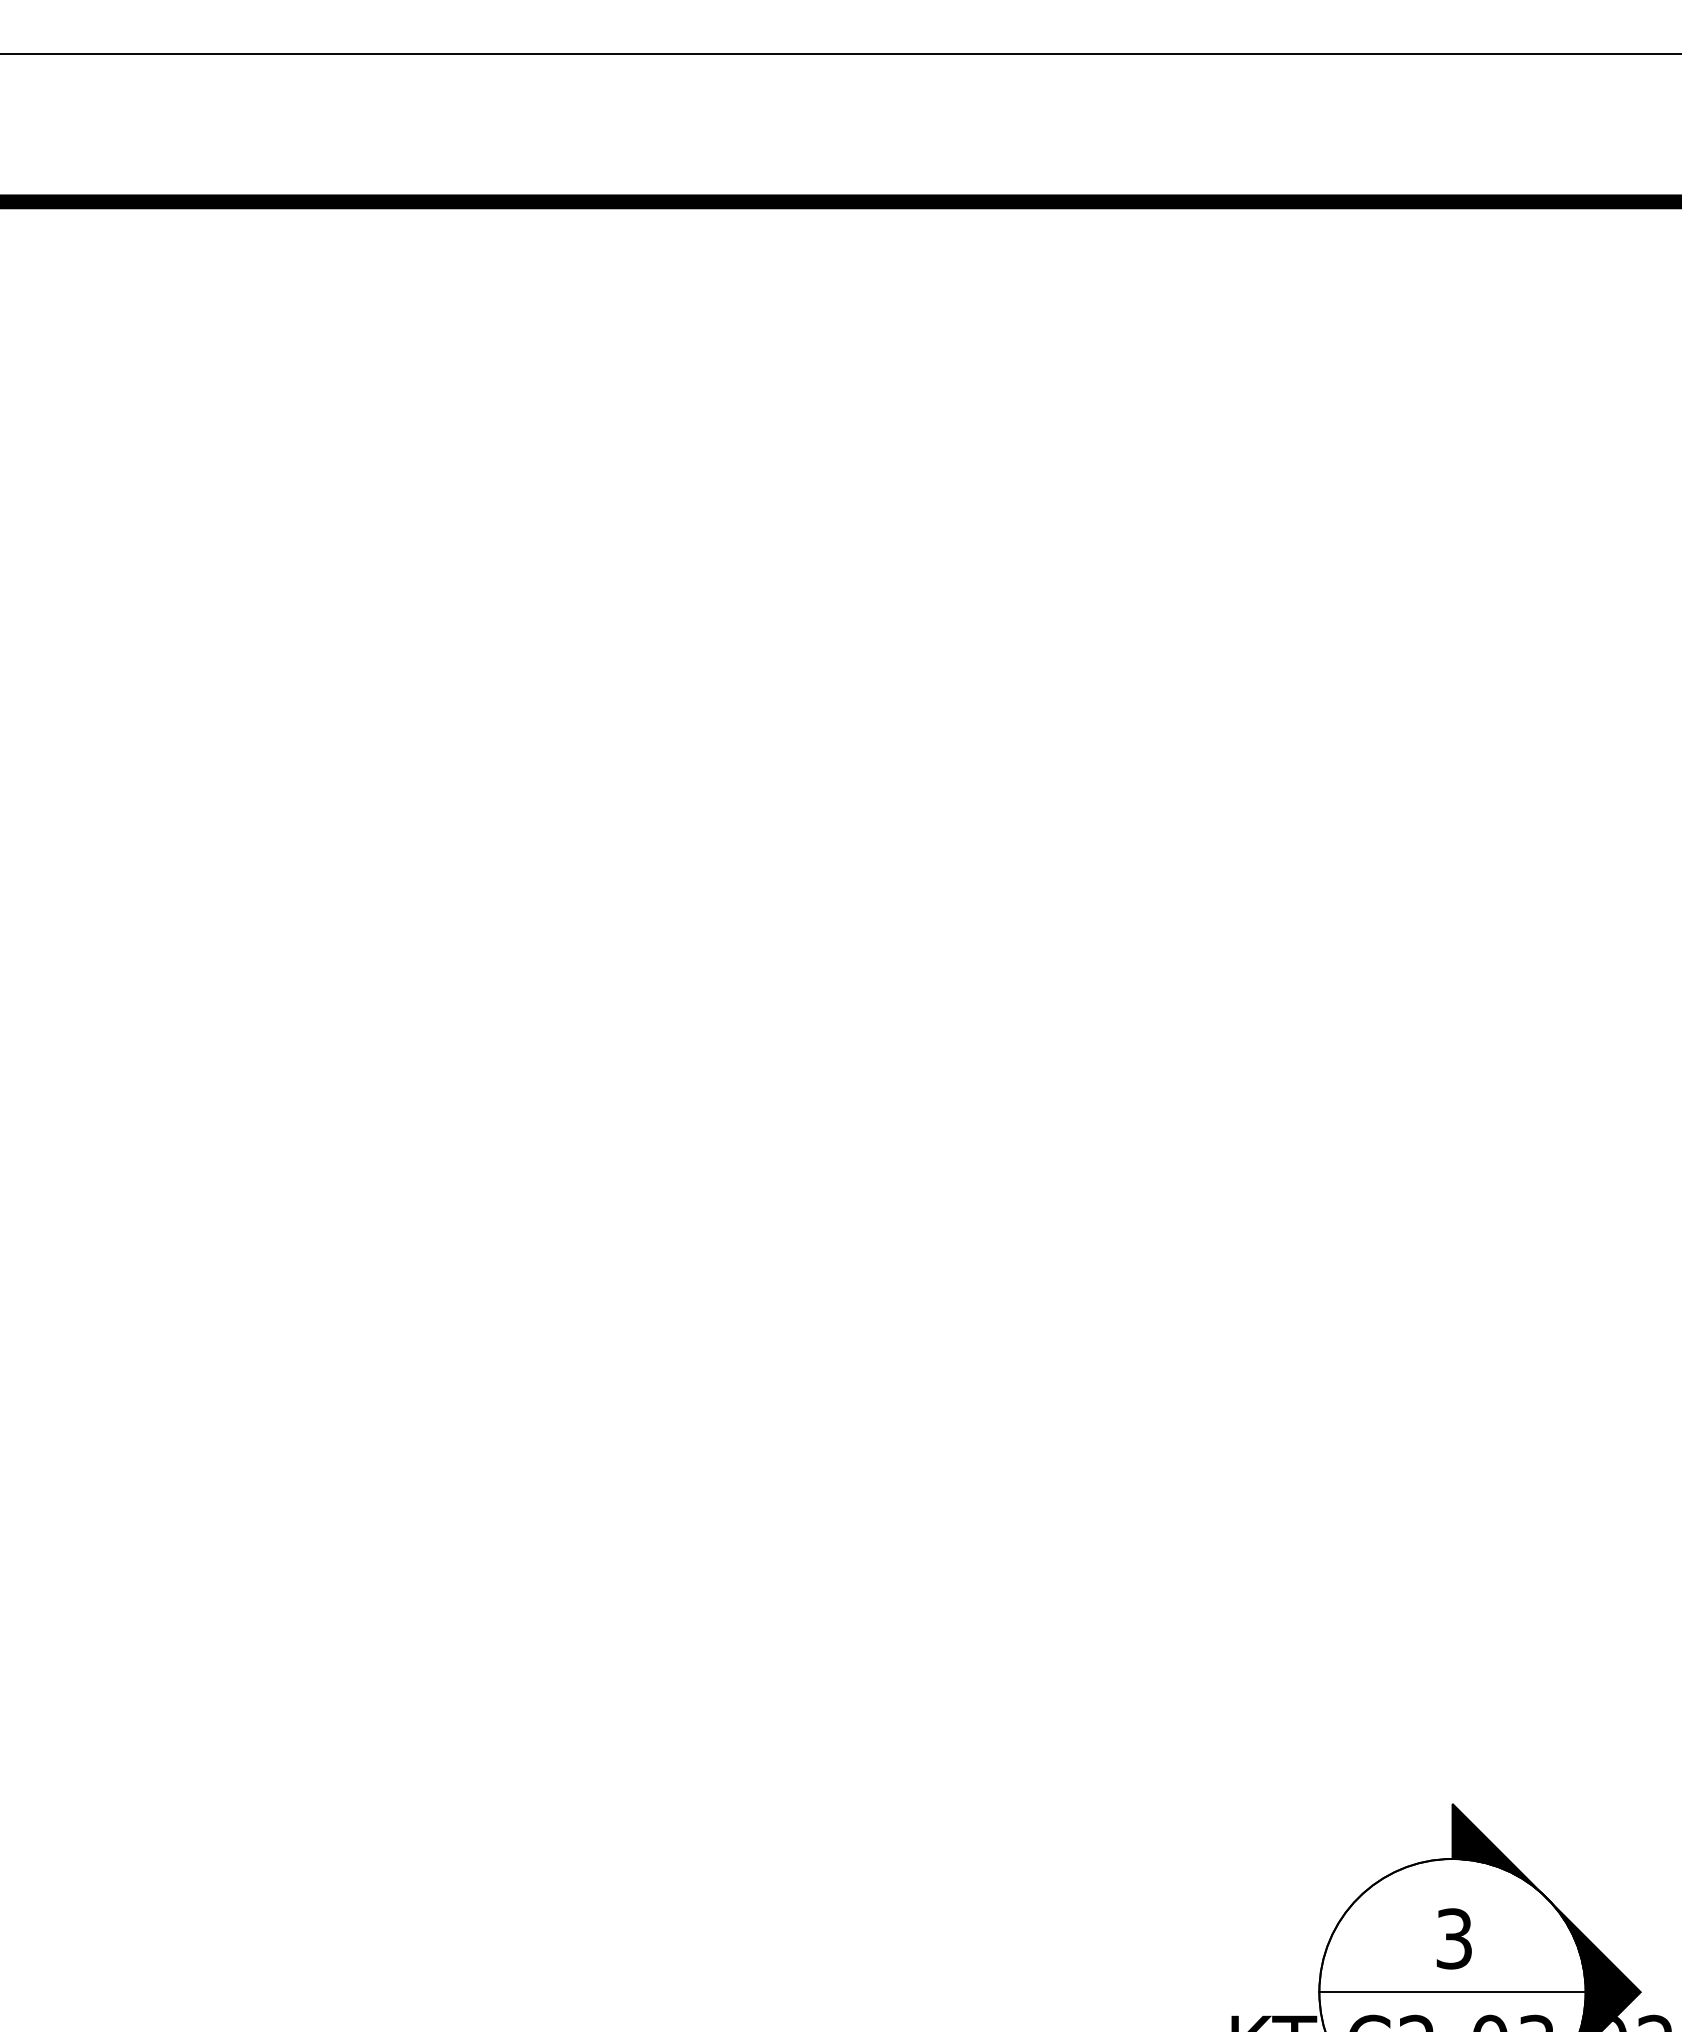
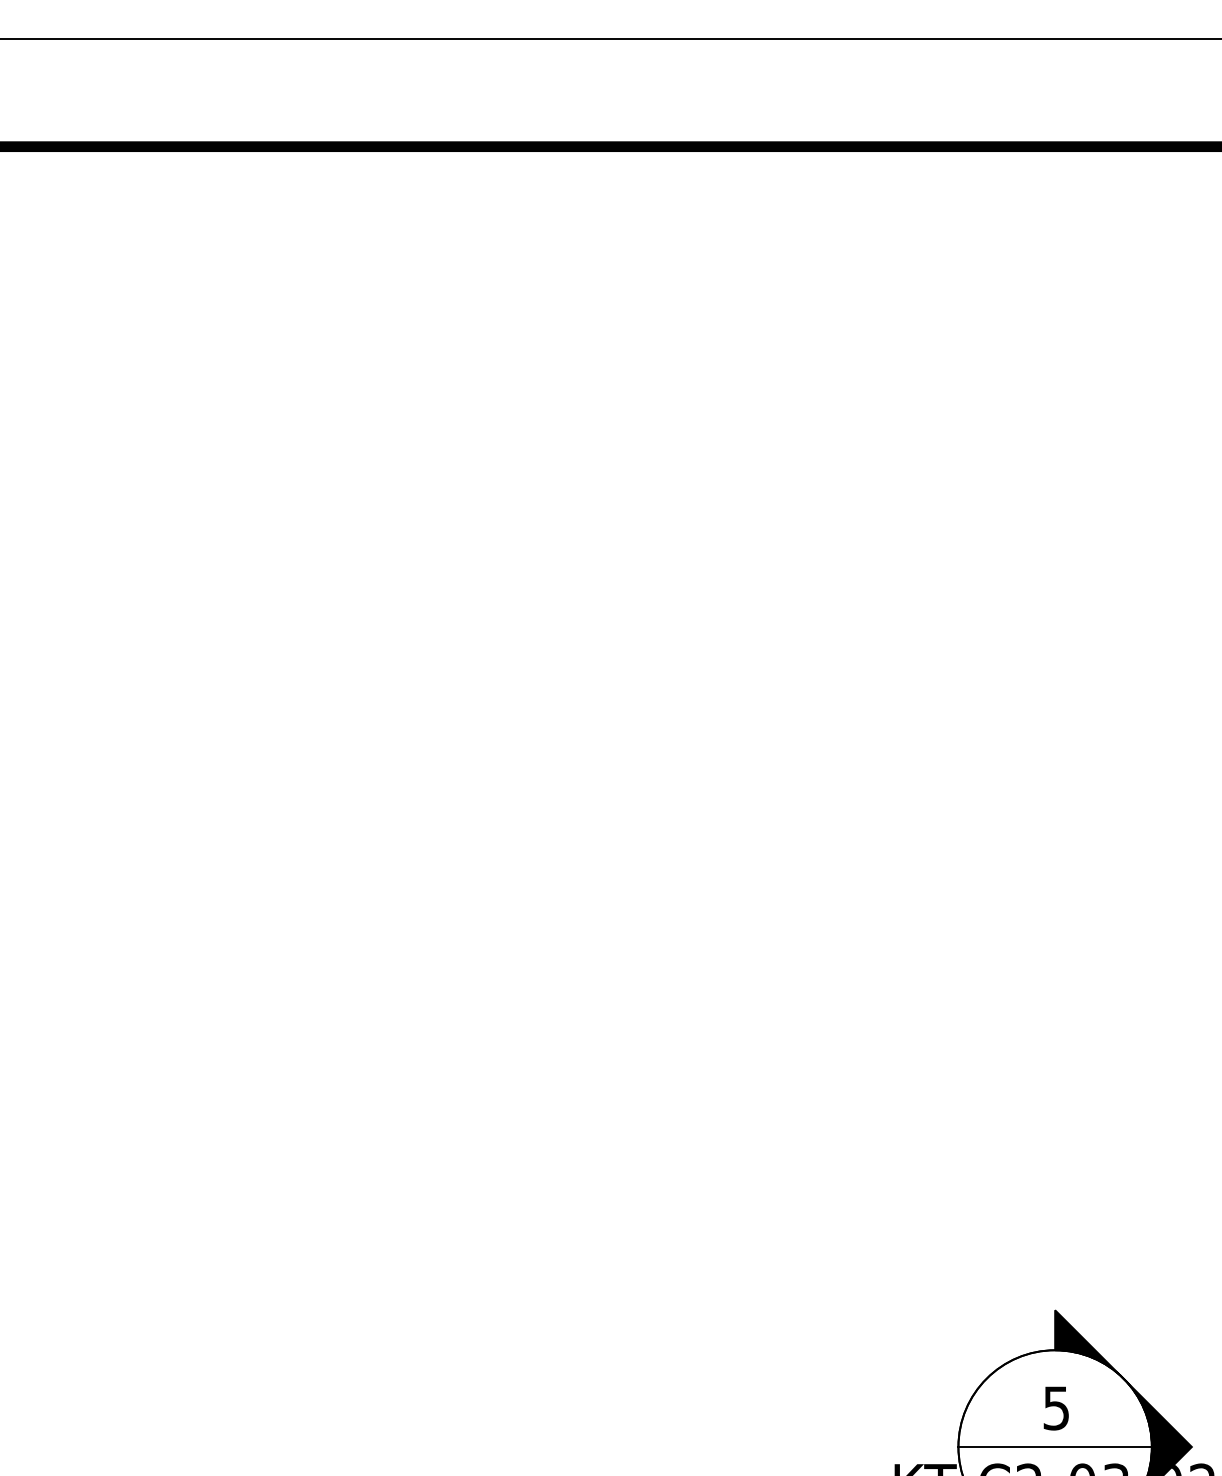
text: (1454, 1938) -> (1056, 1408), 3 -> 5

